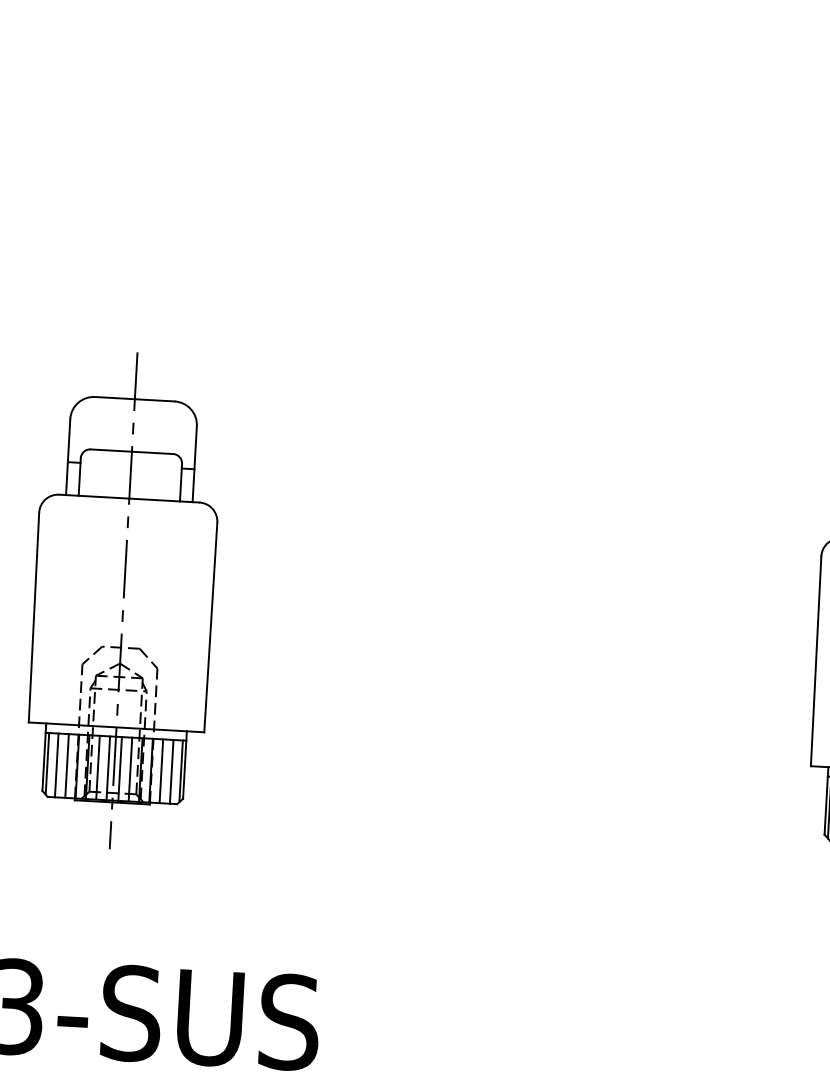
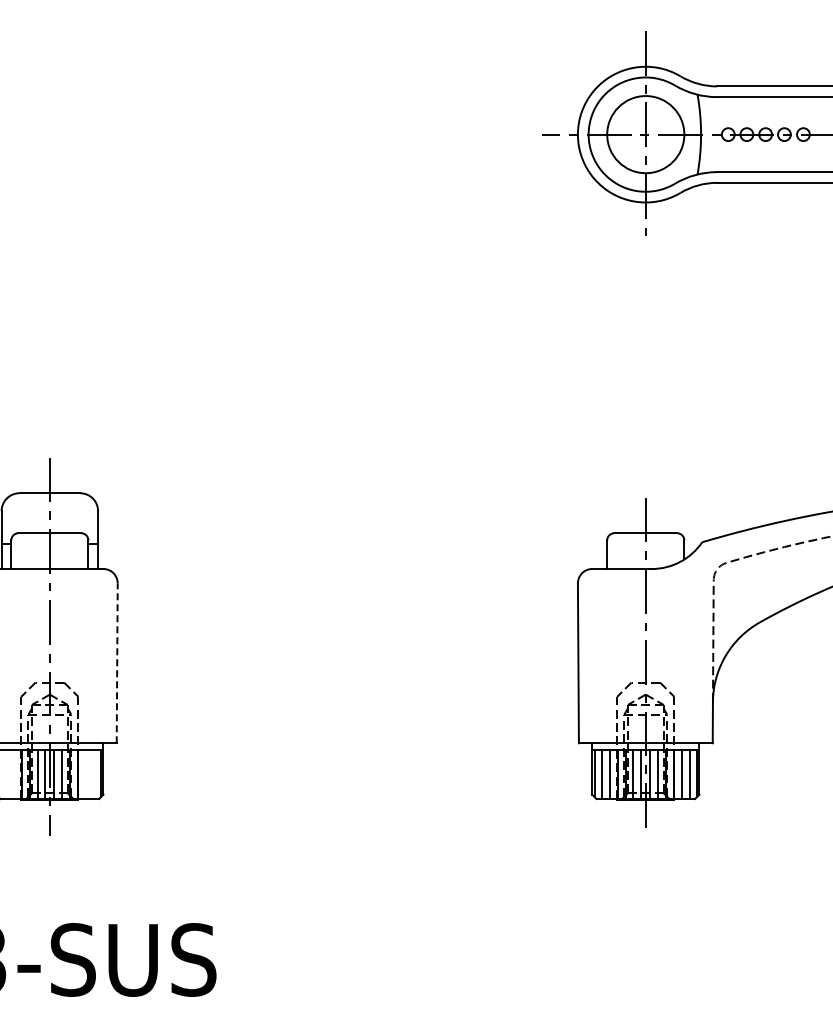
line: (211, 627) -> (117, 663), solid -> dashed
line: (57, 765) -> (6, 774), removed
line: (66, 765) -> (13, 774), removed
line: (161, 770) -> (85, 774), removed
line: (171, 771) -> (93, 774), removed

